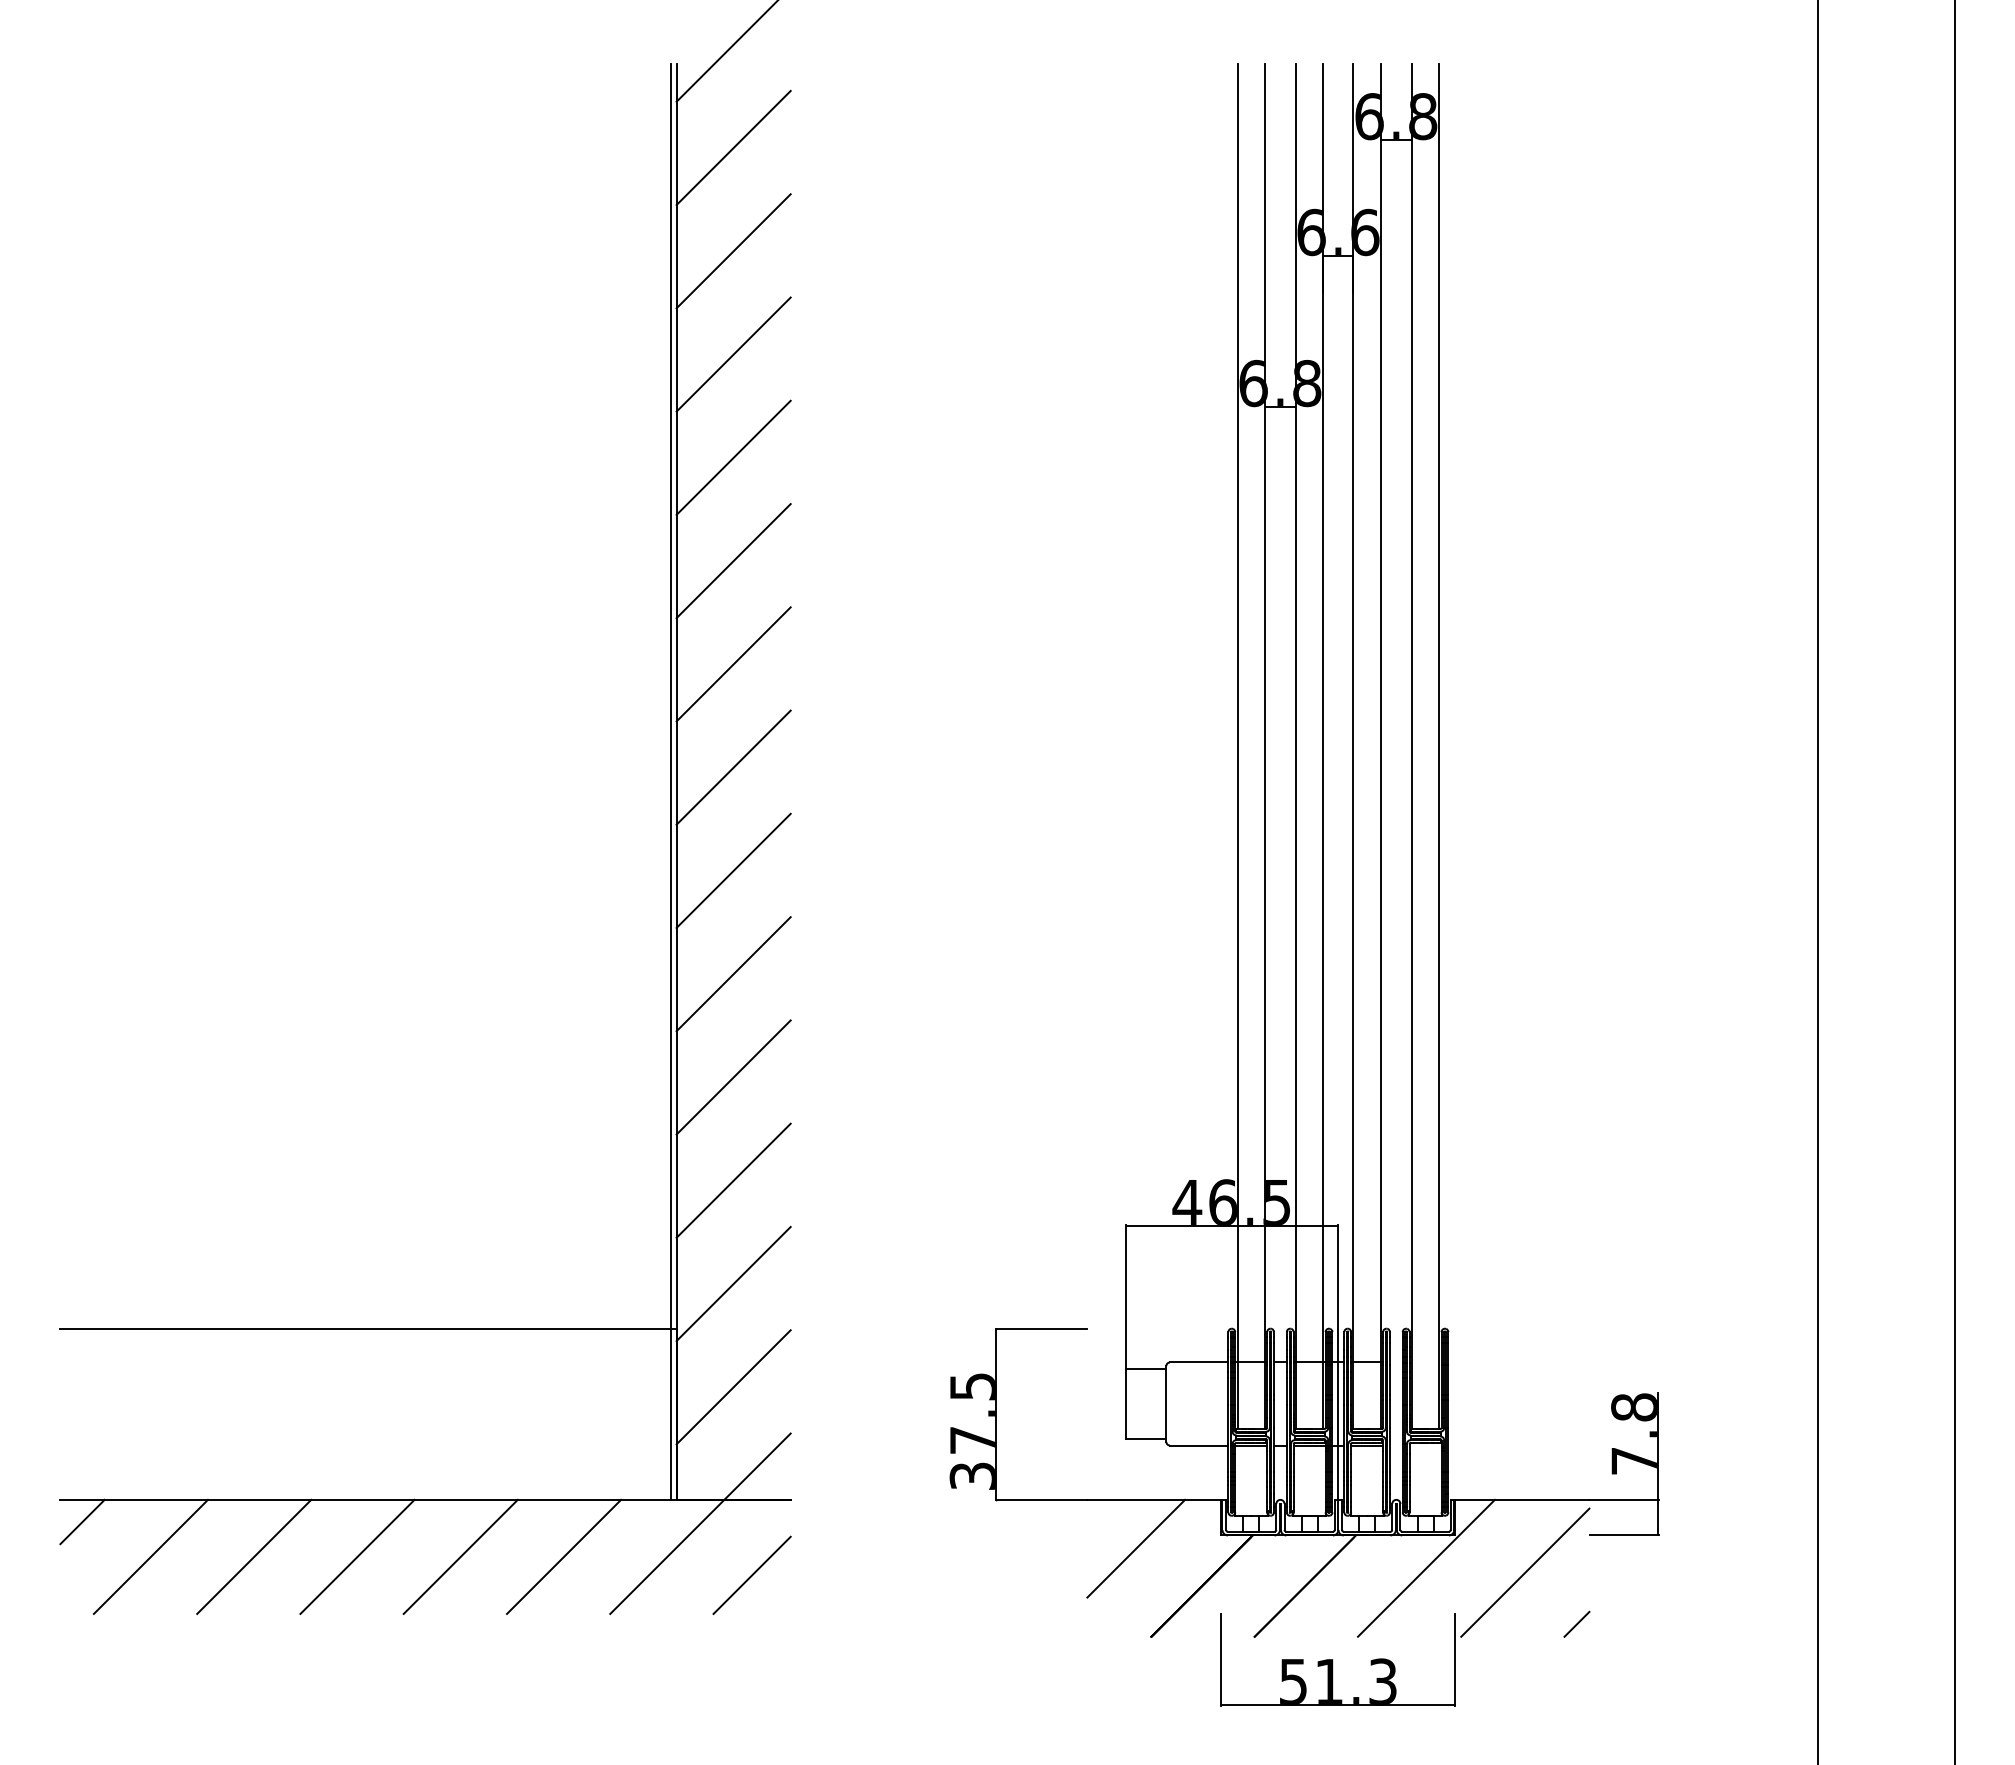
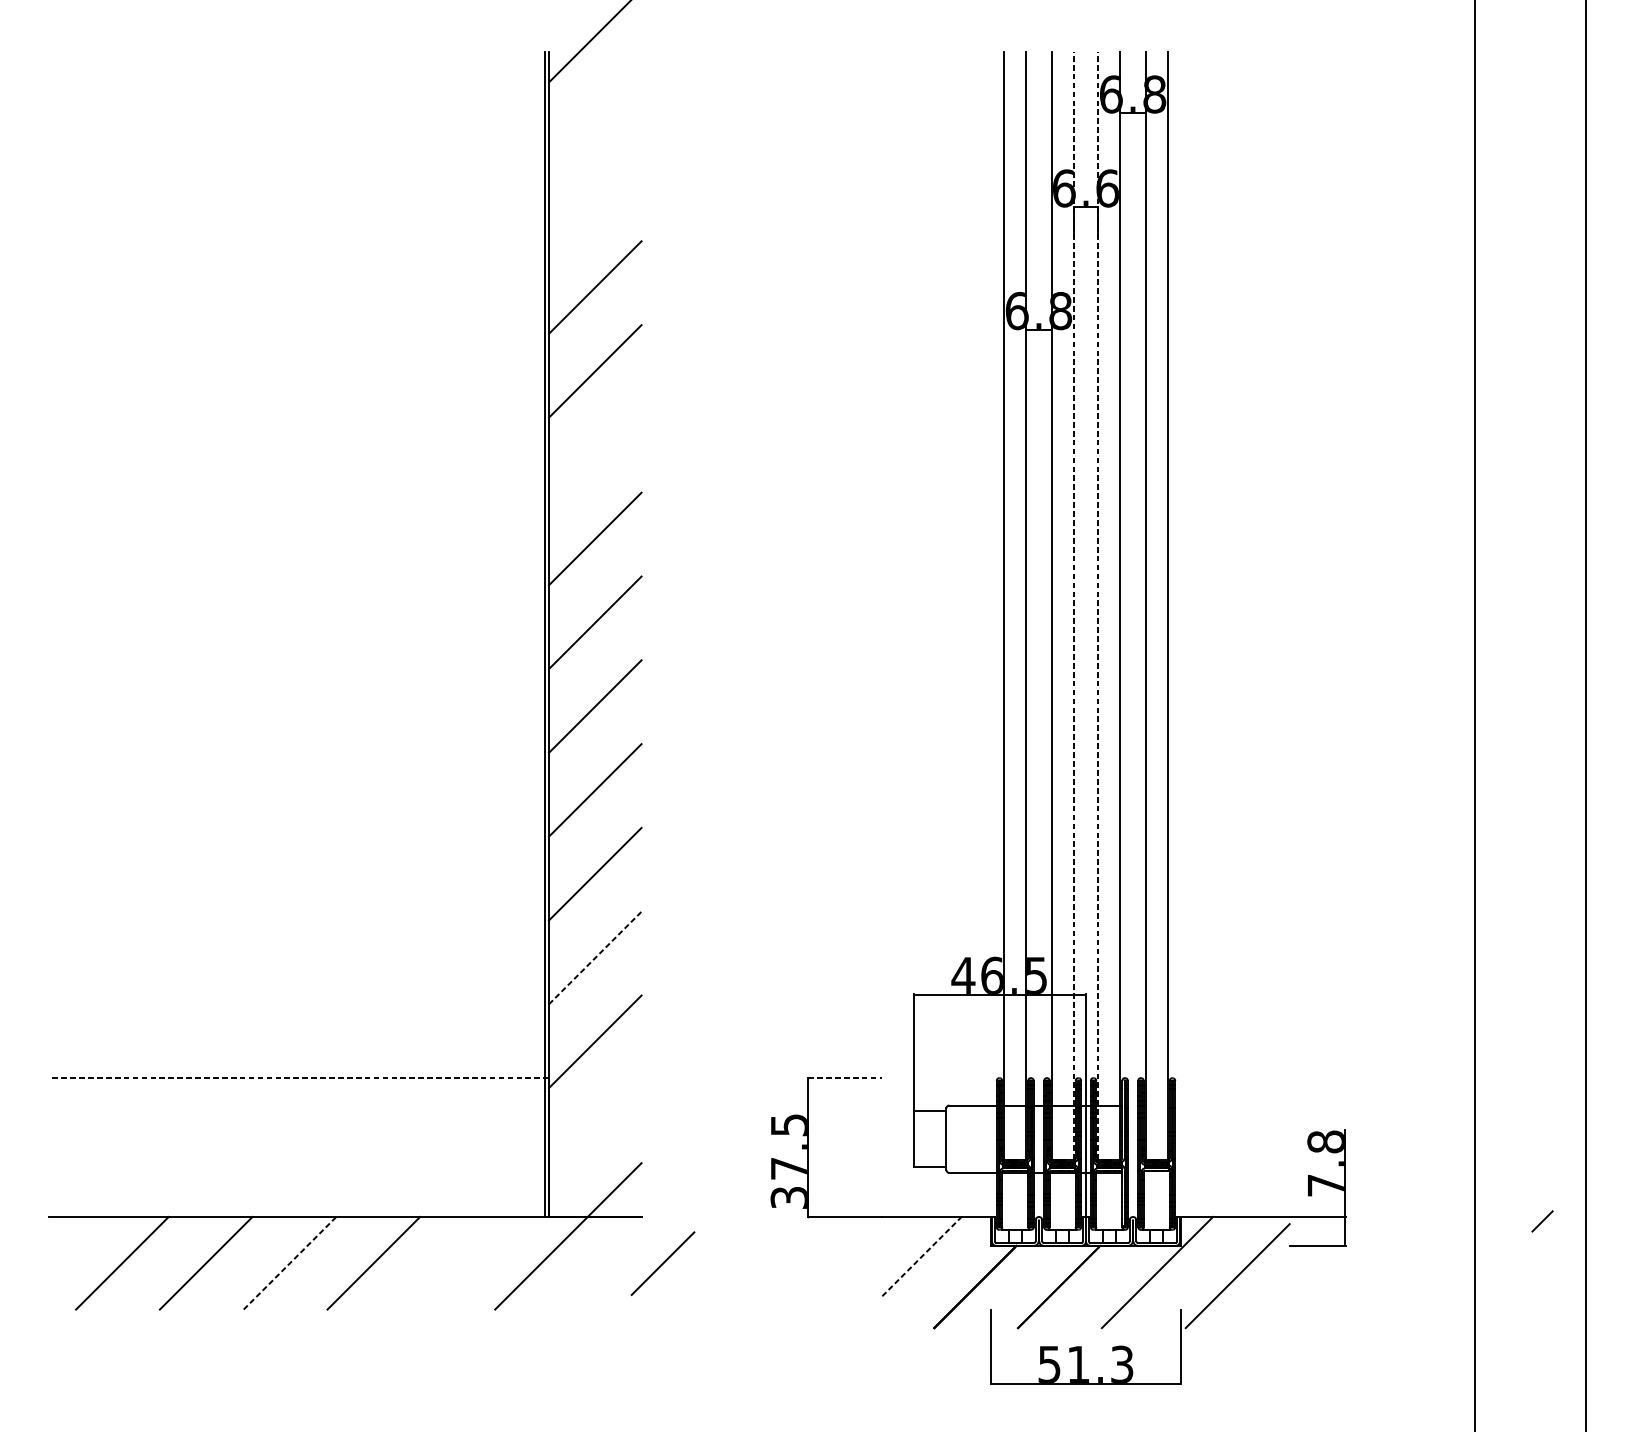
line: (733, 147) -> (595, 119), removed
line: (733, 251) -> (595, 203), removed
line: (733, 561) -> (595, 455), removed
line: (1323, 746) -> (1073, 605), solid -> dashed
line: (1353, 746) -> (1098, 605), solid -> dashed
line: (733, 1180) -> (595, 957), solid -> dashed
line: (368, 1328) -> (298, 1077), solid -> dashed
line: (1041, 1328) -> (845, 1077), solid -> dashed
line: (733, 1387) -> (595, 1125), removed
line: (82, 1521) -> (66, 1234), removed
line: (1136, 1548) -> (922, 1256), solid -> dashed
line: (357, 1556) -> (290, 1262), solid -> dashed
line: (564, 1556) -> (458, 1262), removed
line: (751, 1574) -> (662, 1262), moved
line: (1576, 1623) -> (1542, 1220), moved

